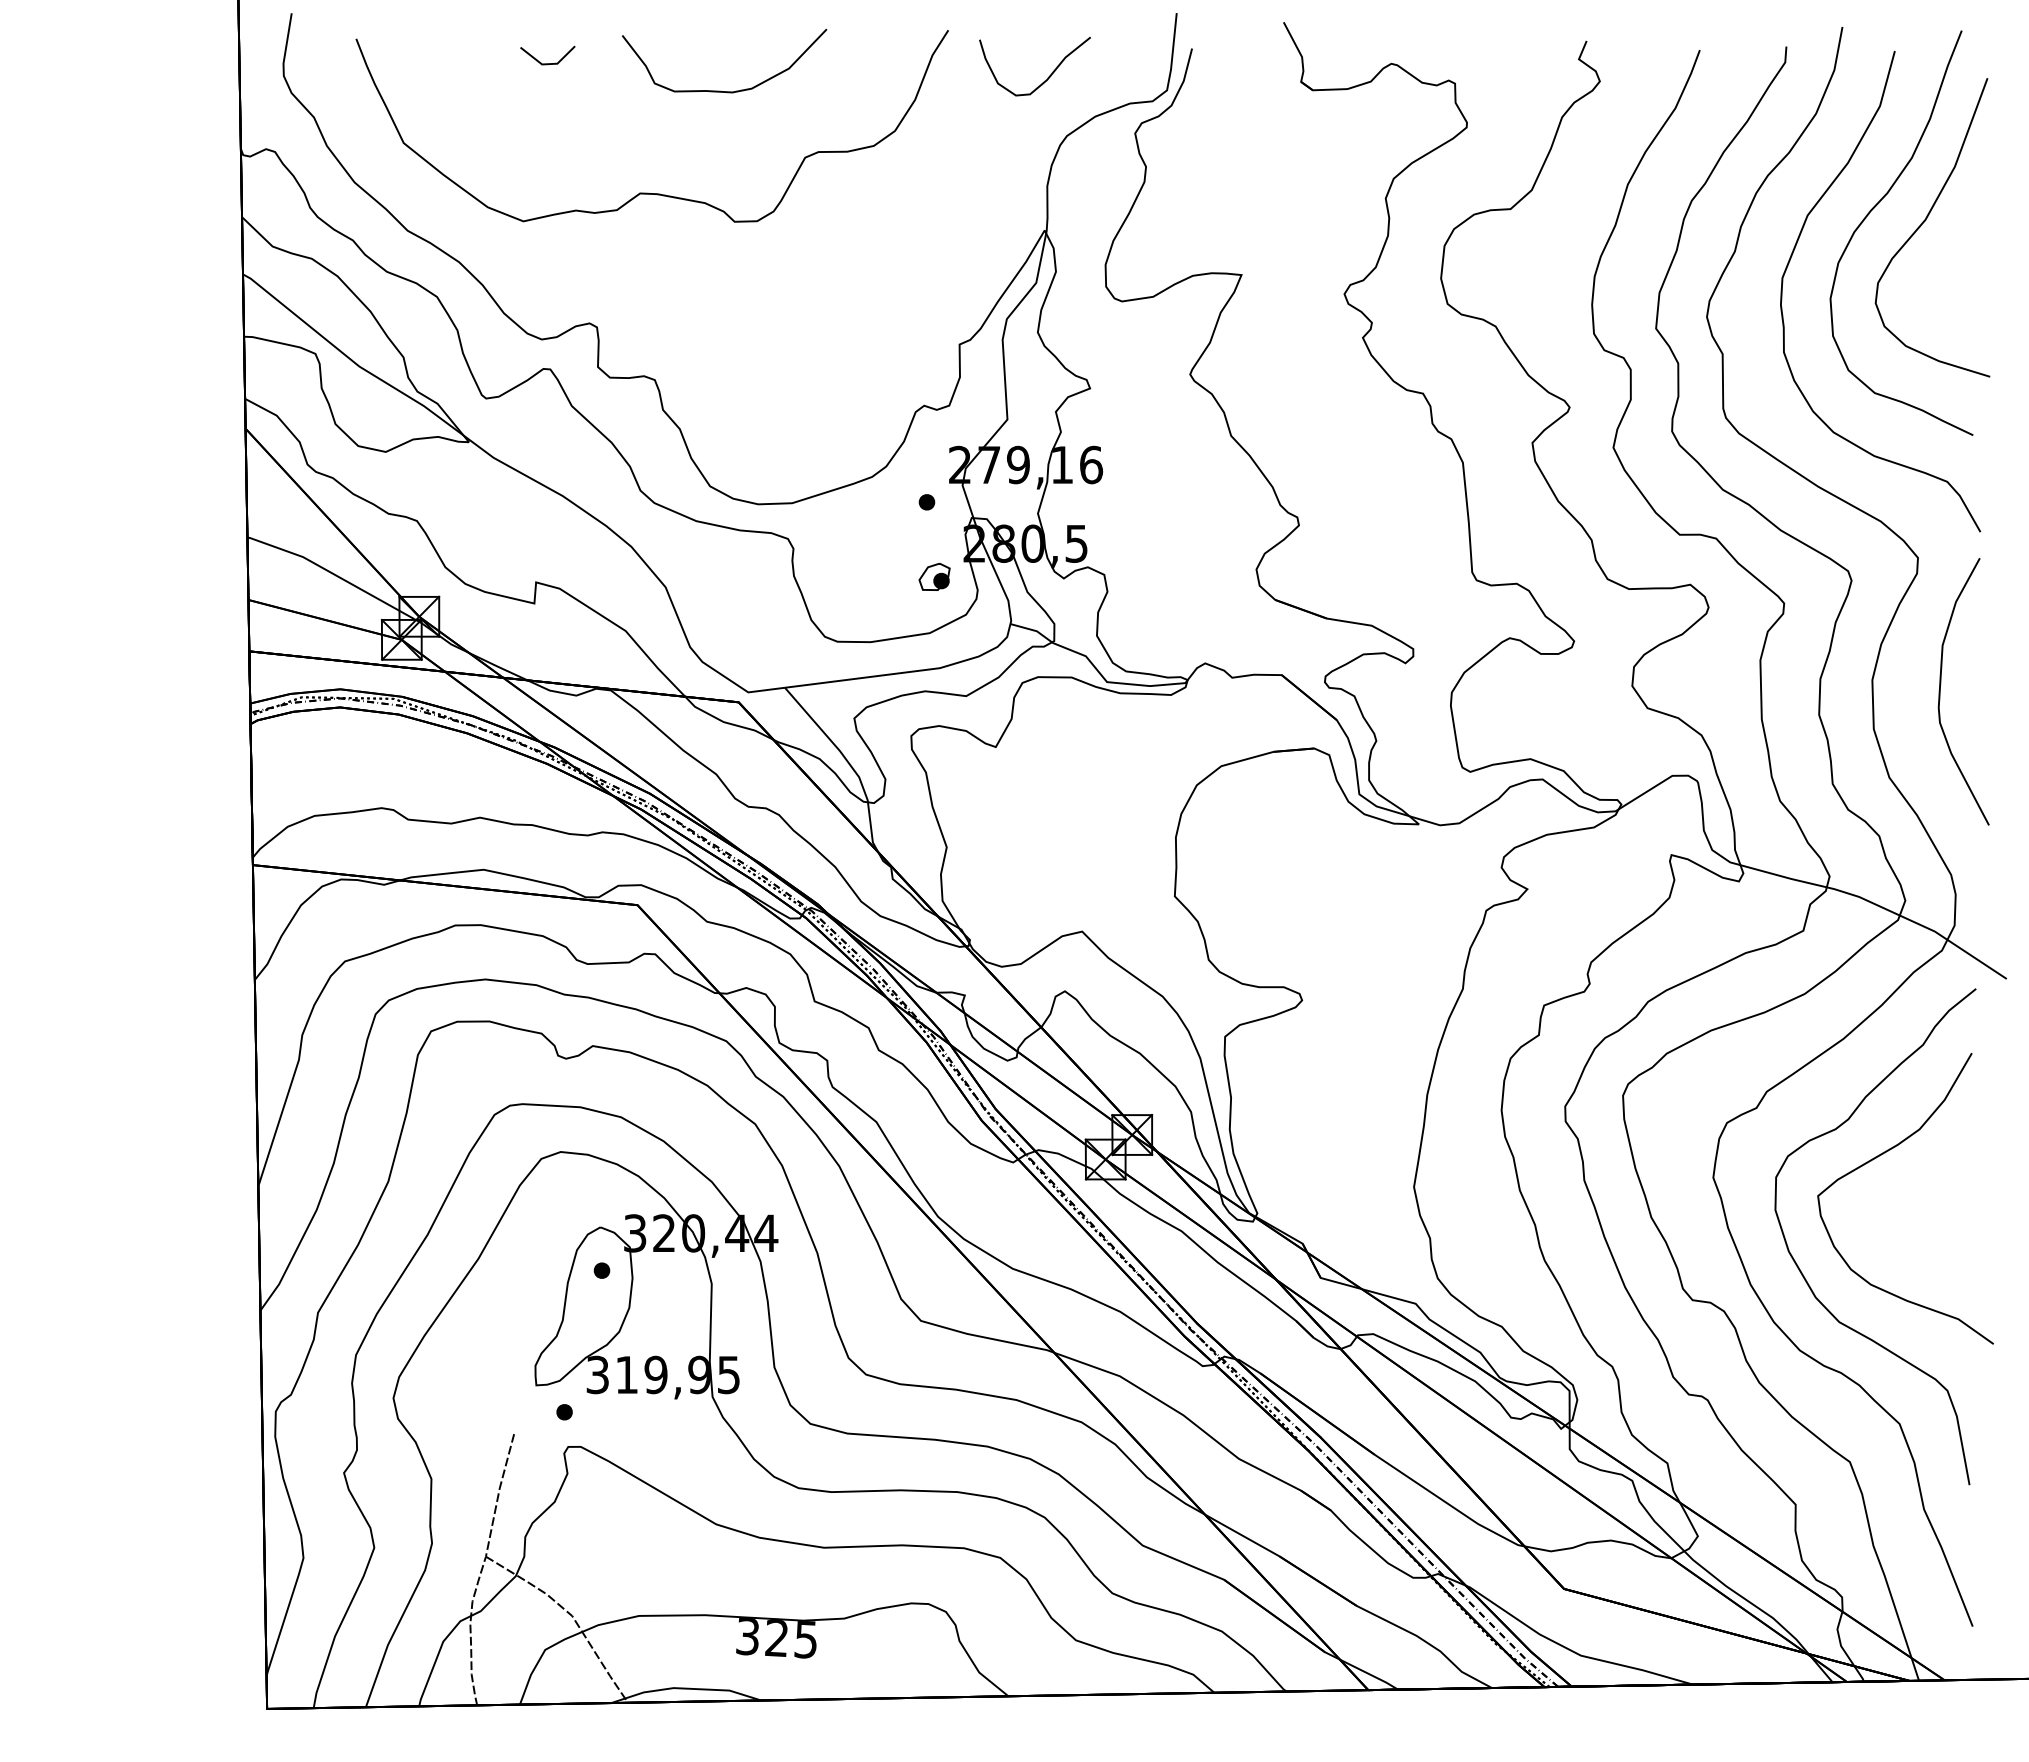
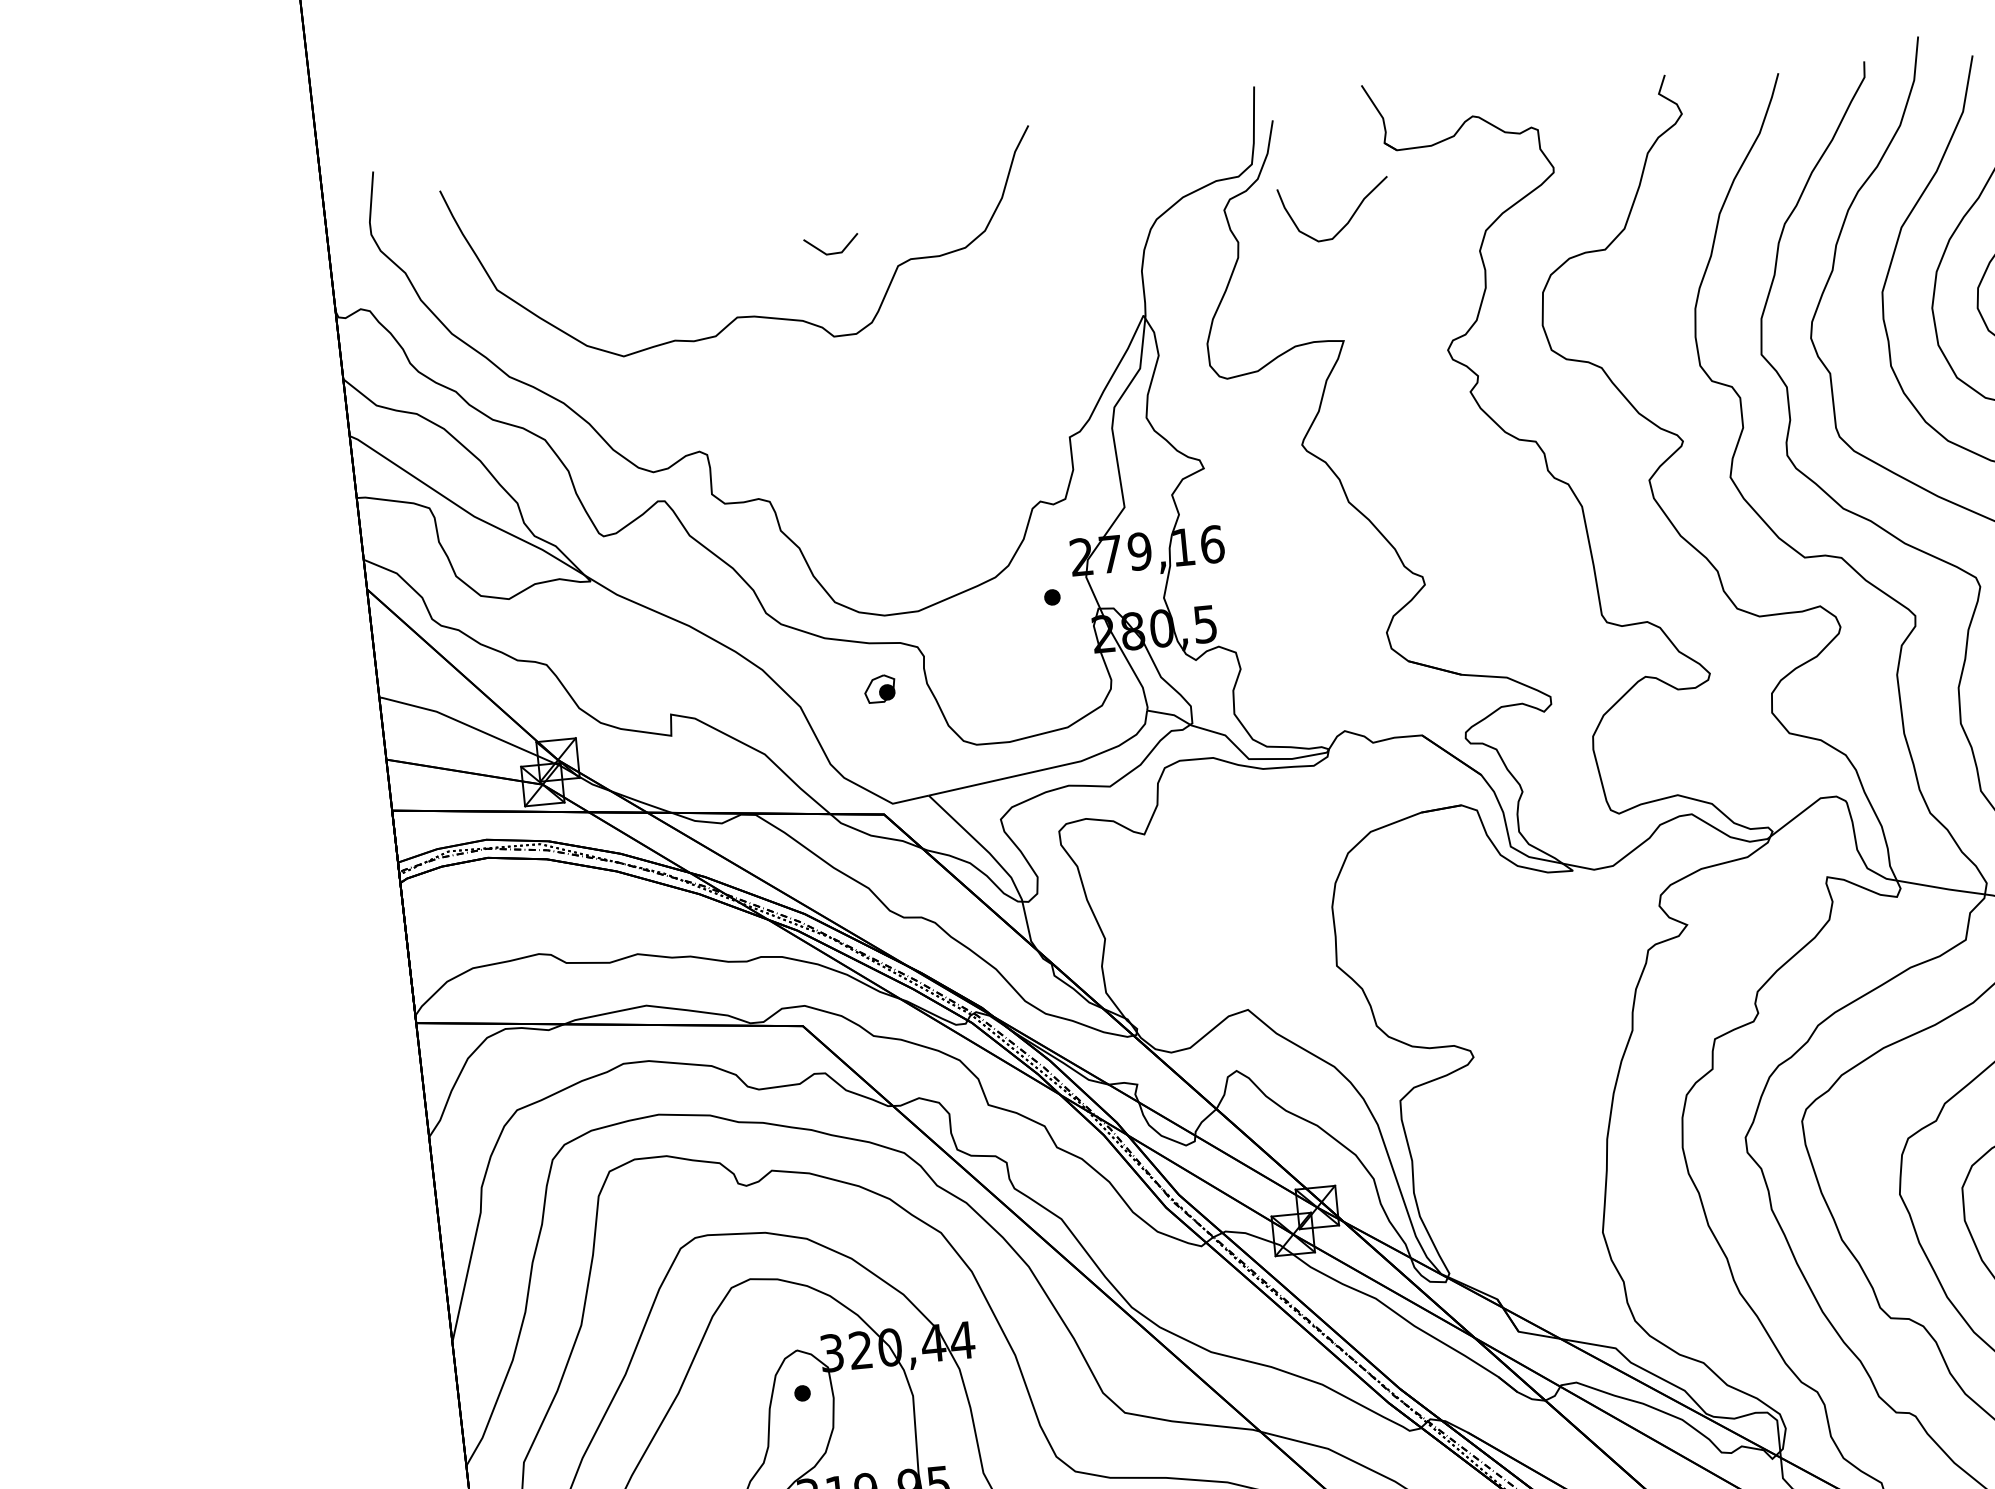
line: (547, 63) -> (831, 253), moved
curve: (1047, 77) -> (1348, 220), moved
curve: (720, 90) -> (807, 207), removed
part: (934, 576) -> (879, 688), moved

